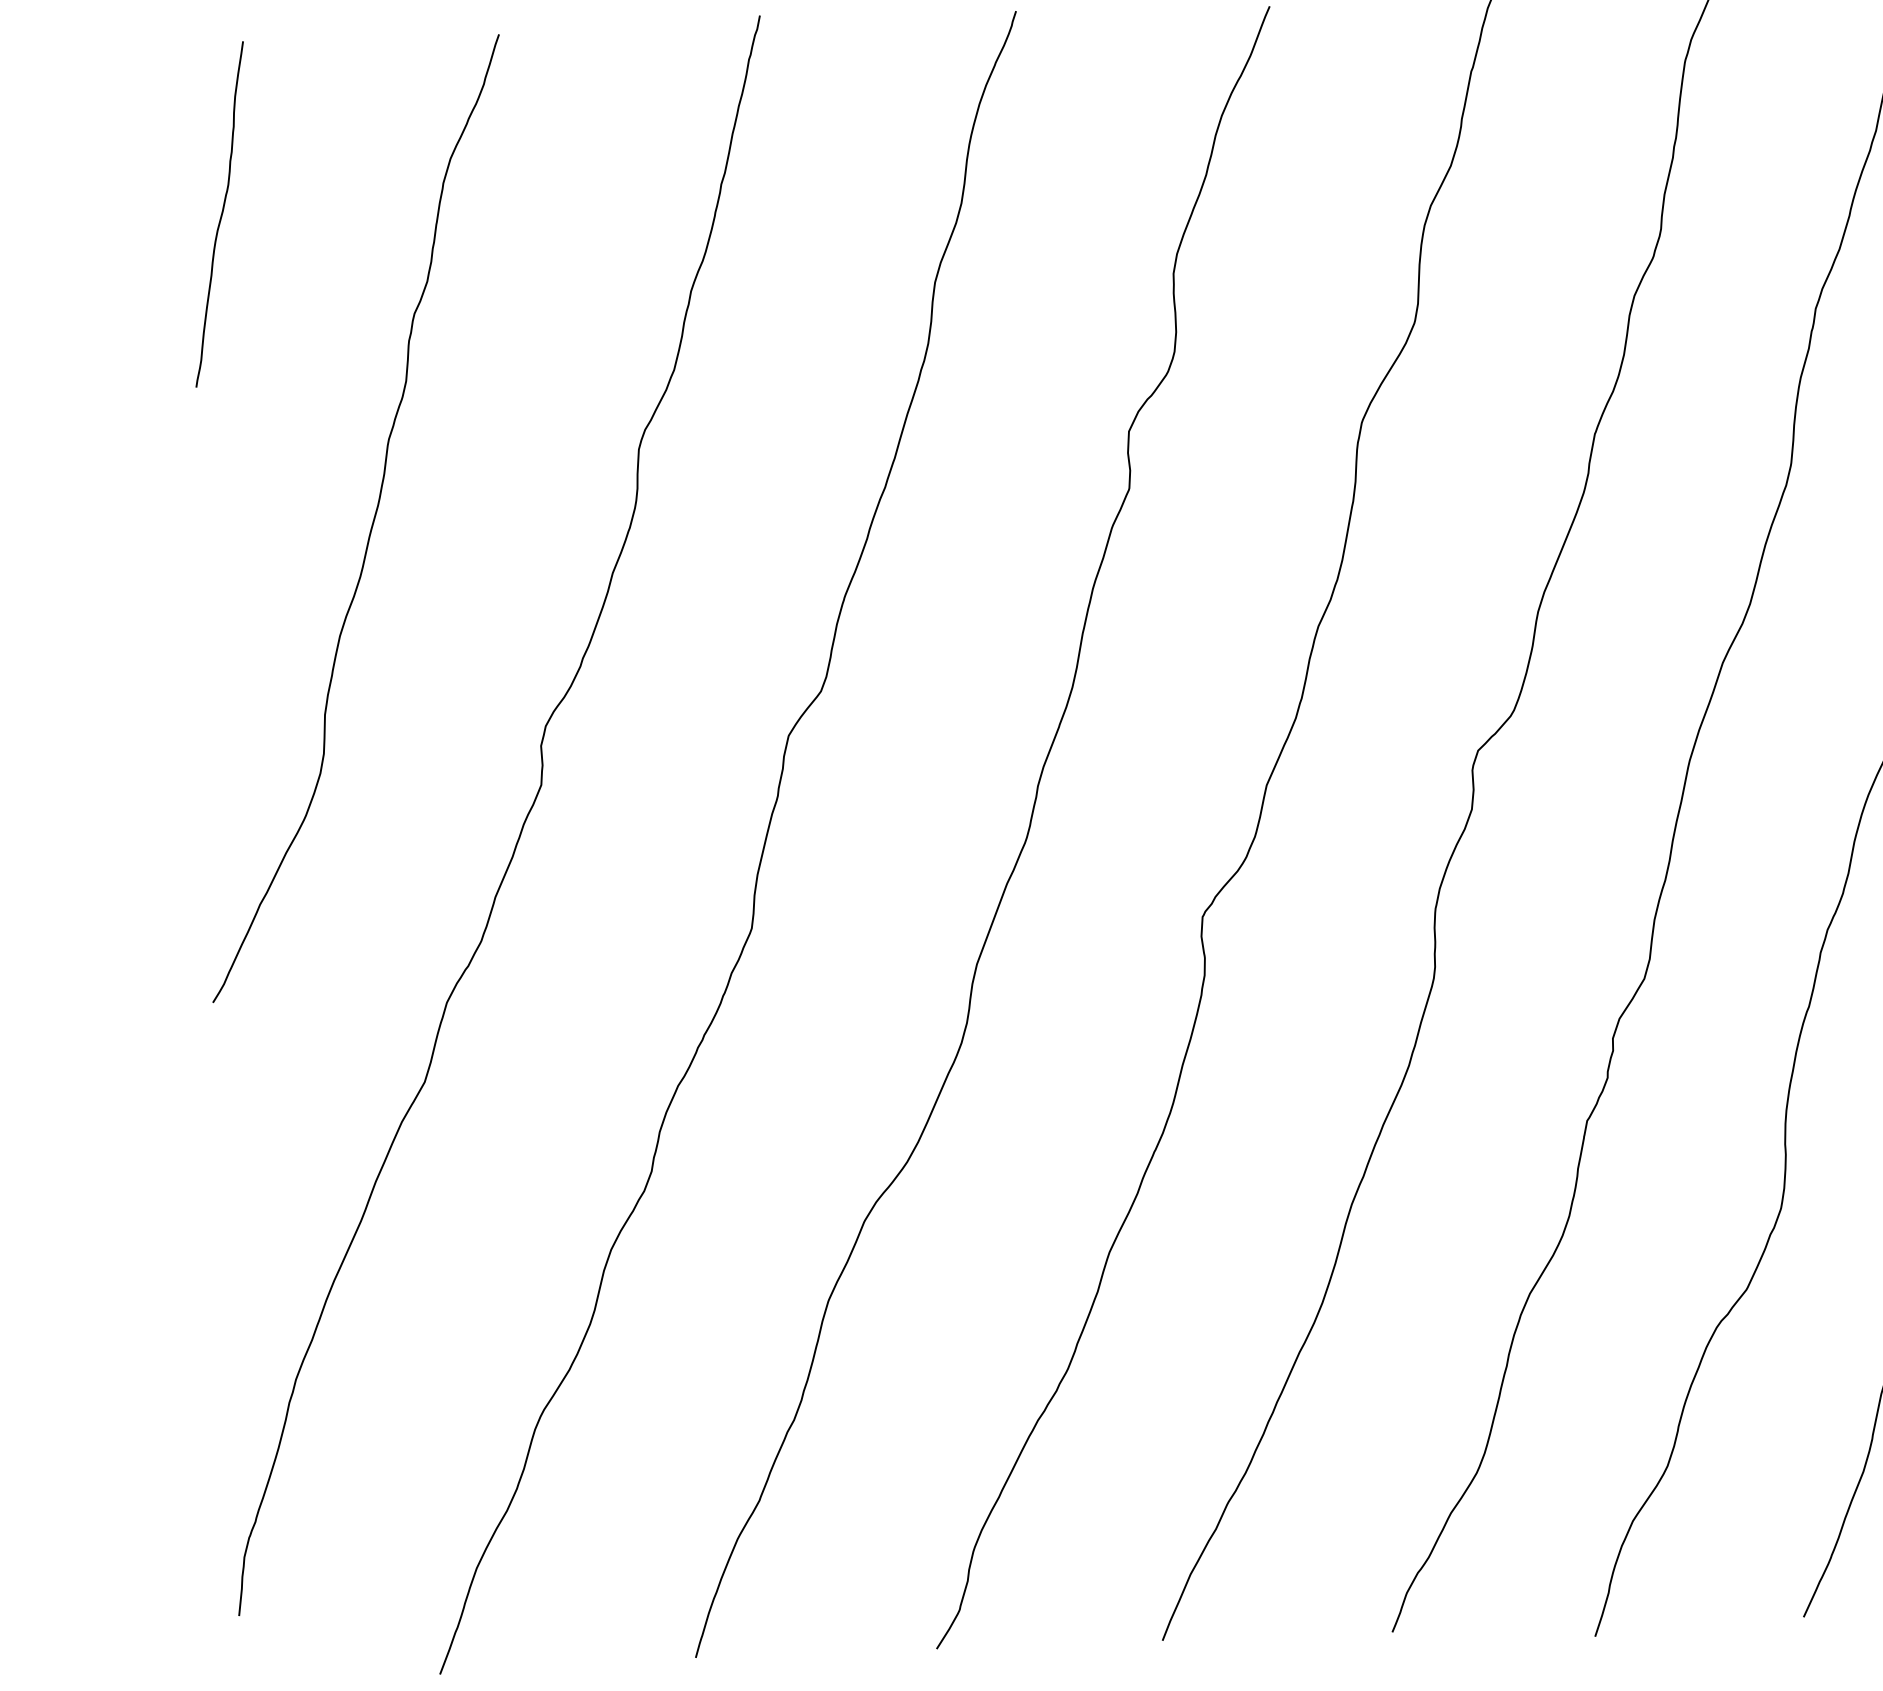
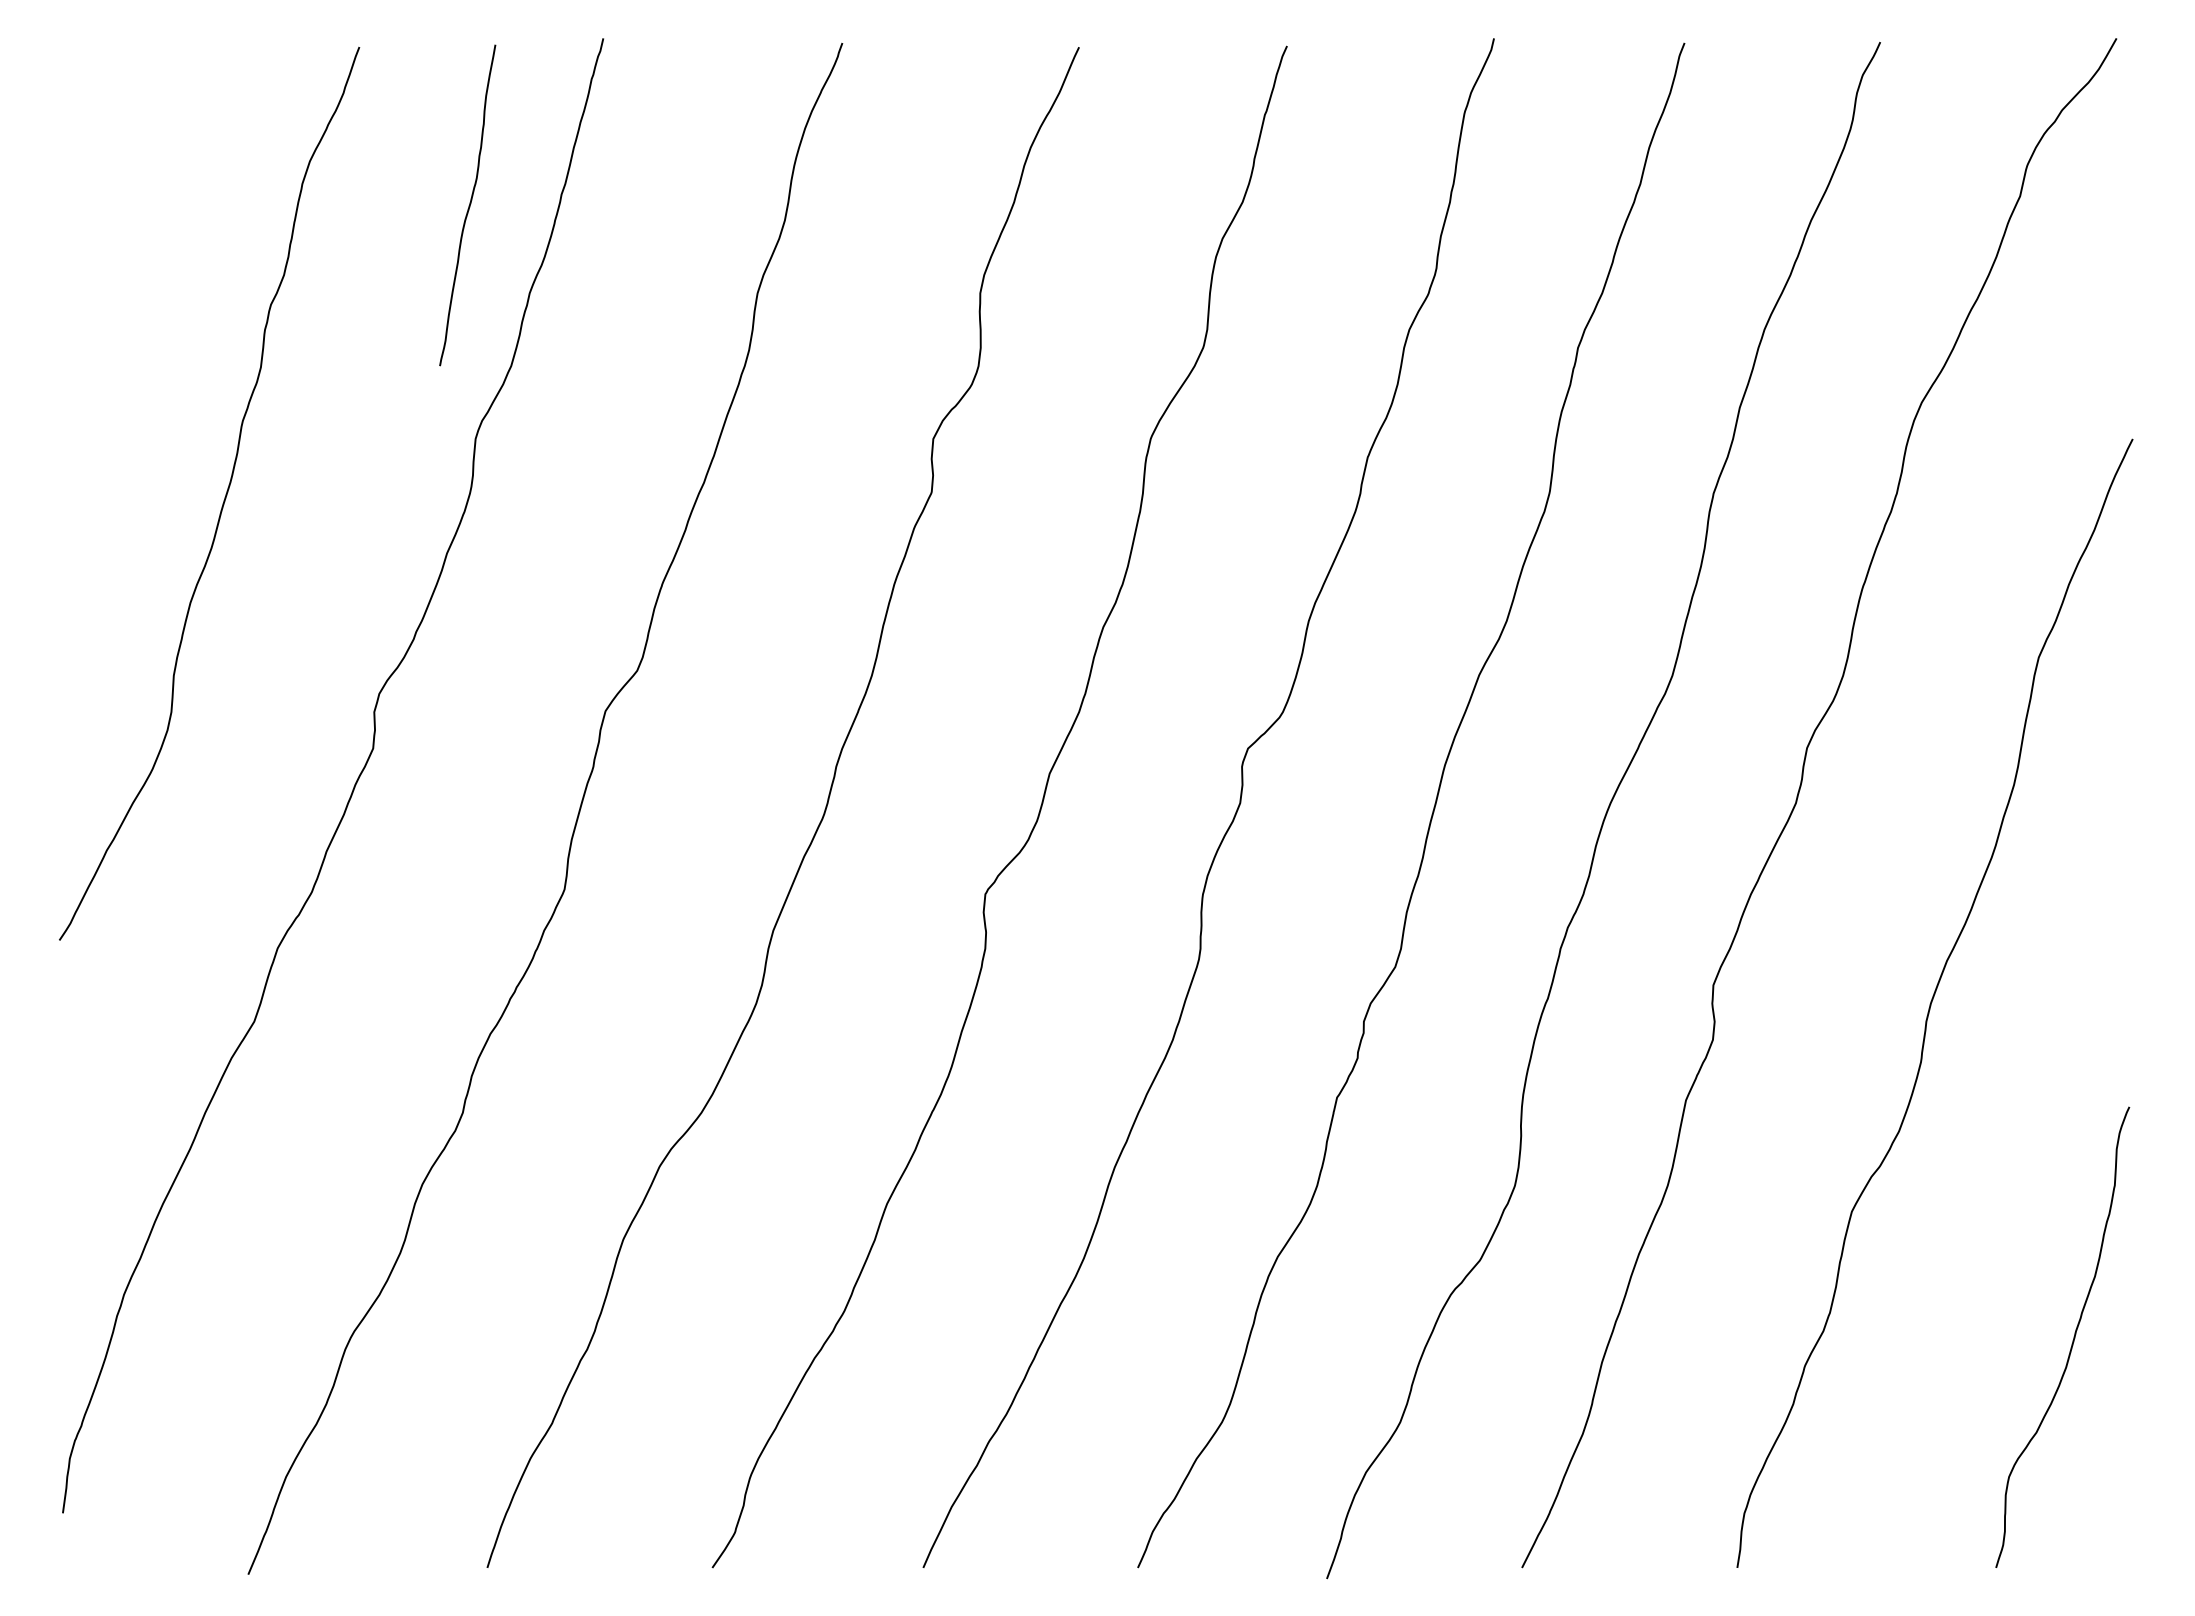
curve: (220, 214) -> (468, 205), moved

